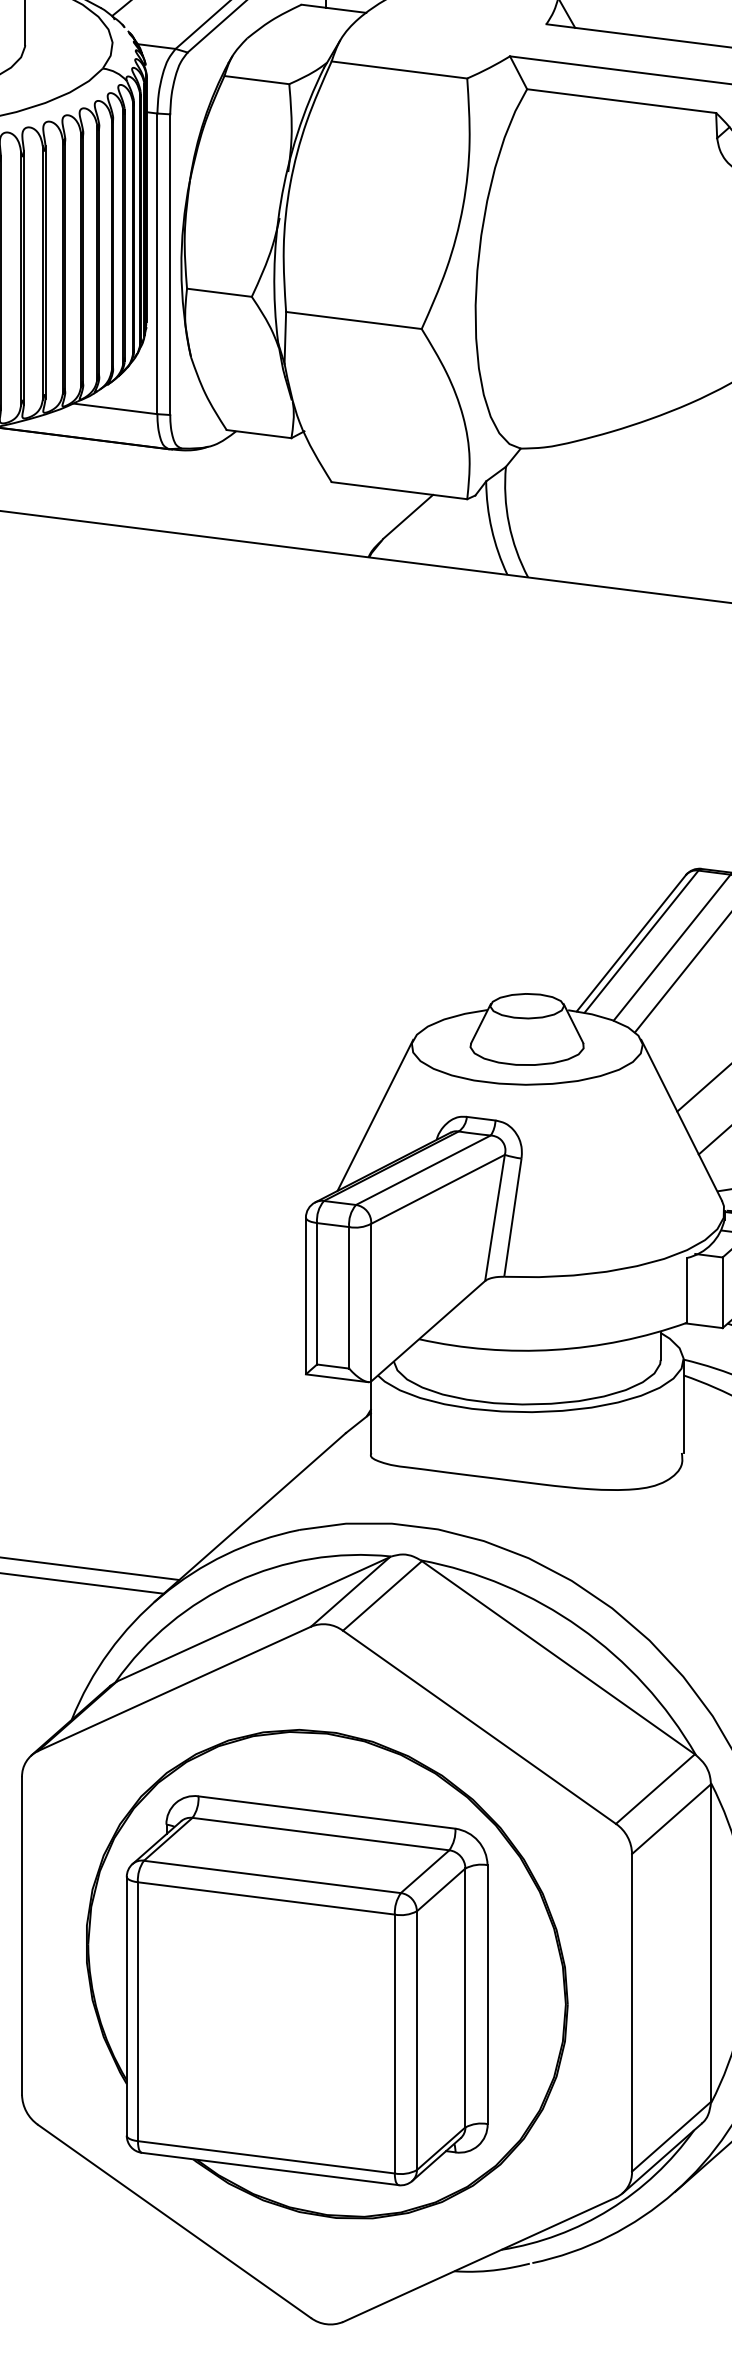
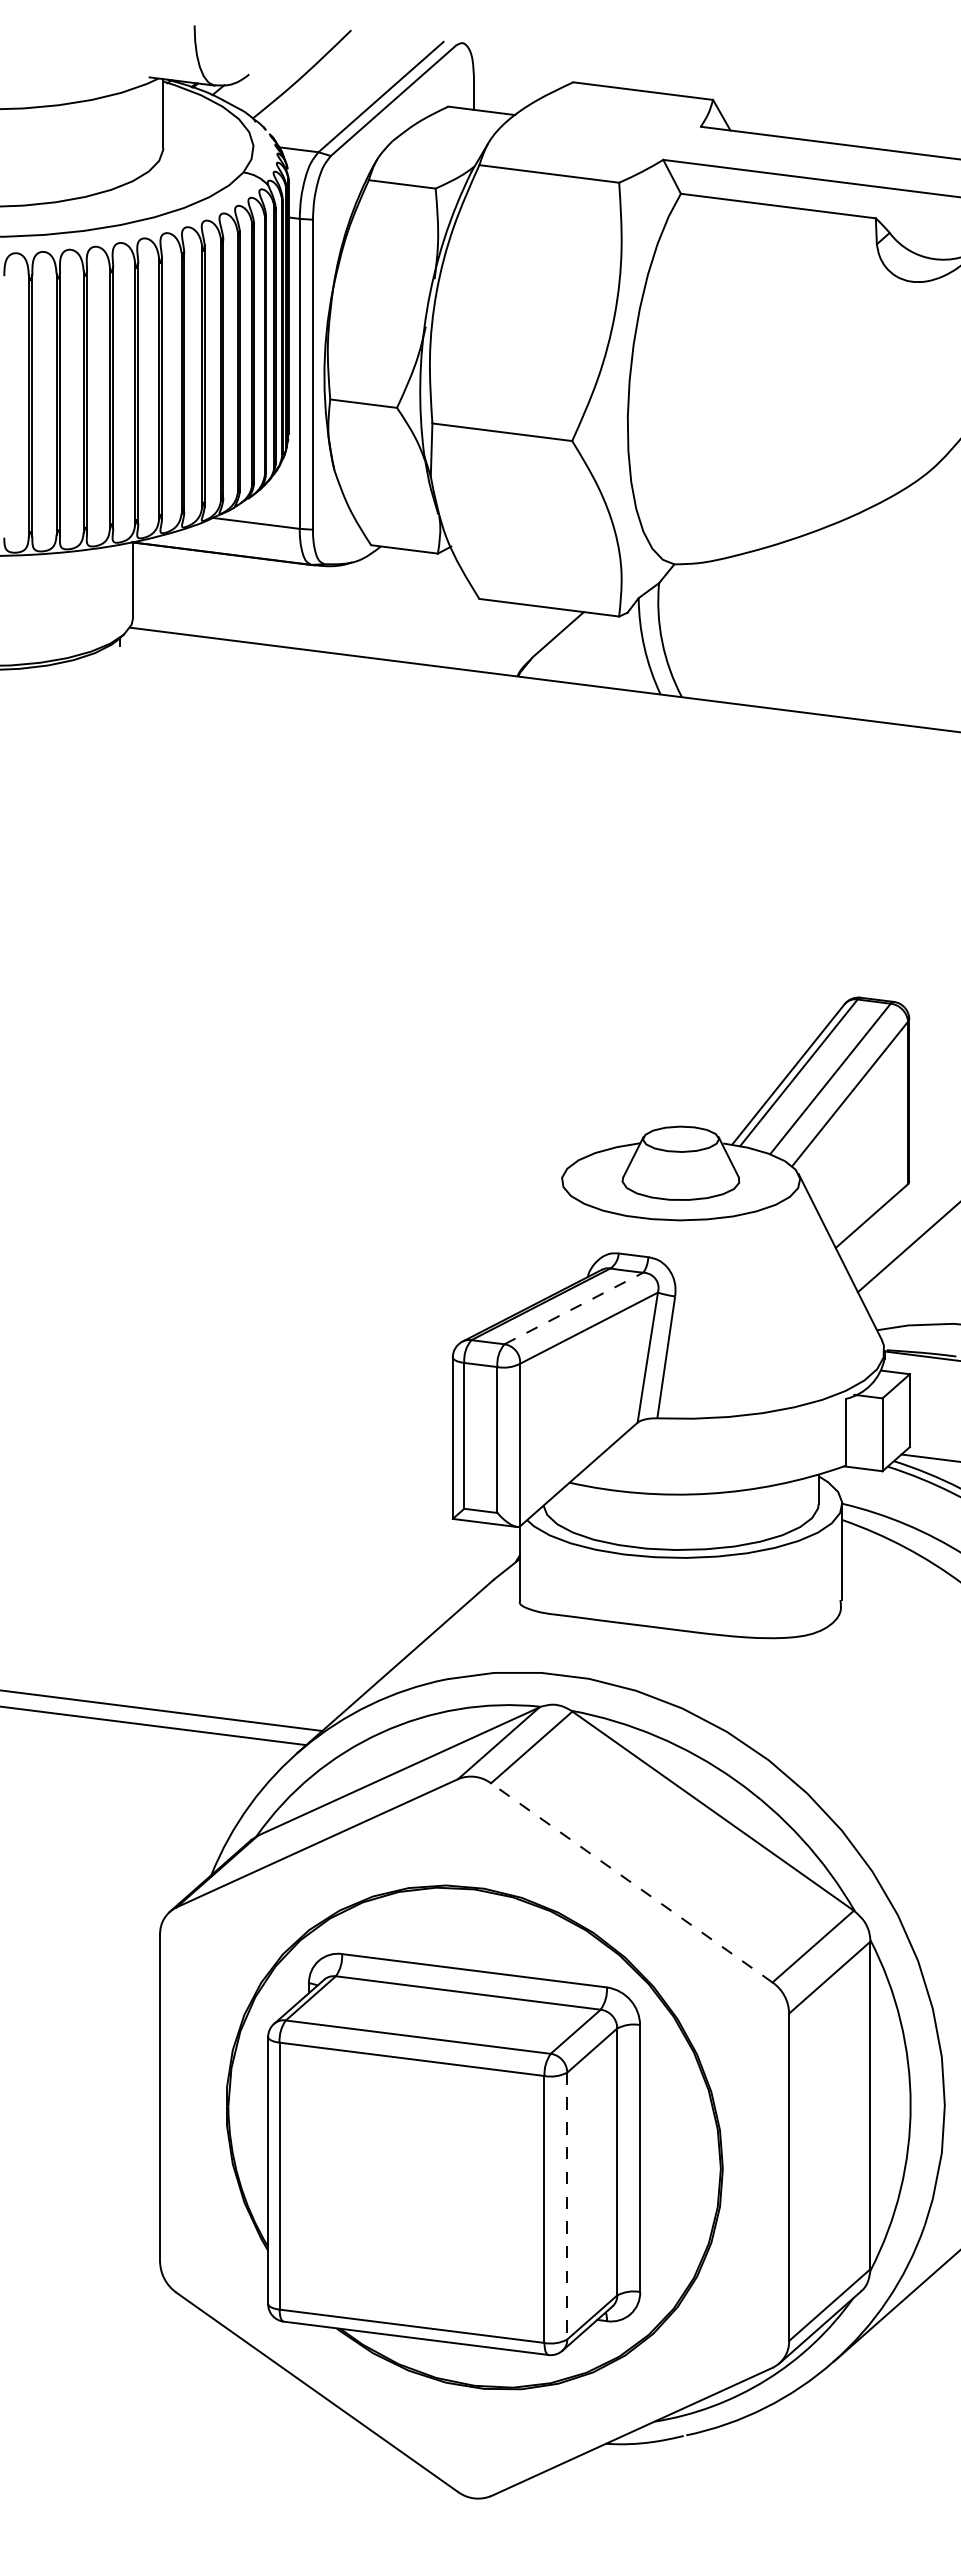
line: (375, 1114) -> (524, 1251), removed
line: (423, 1170) -> (574, 1308), solid -> dashed
line: (479, 1726) -> (631, 1882), solid -> dashed
line: (417, 2041) -> (567, 2206), solid -> dashed

